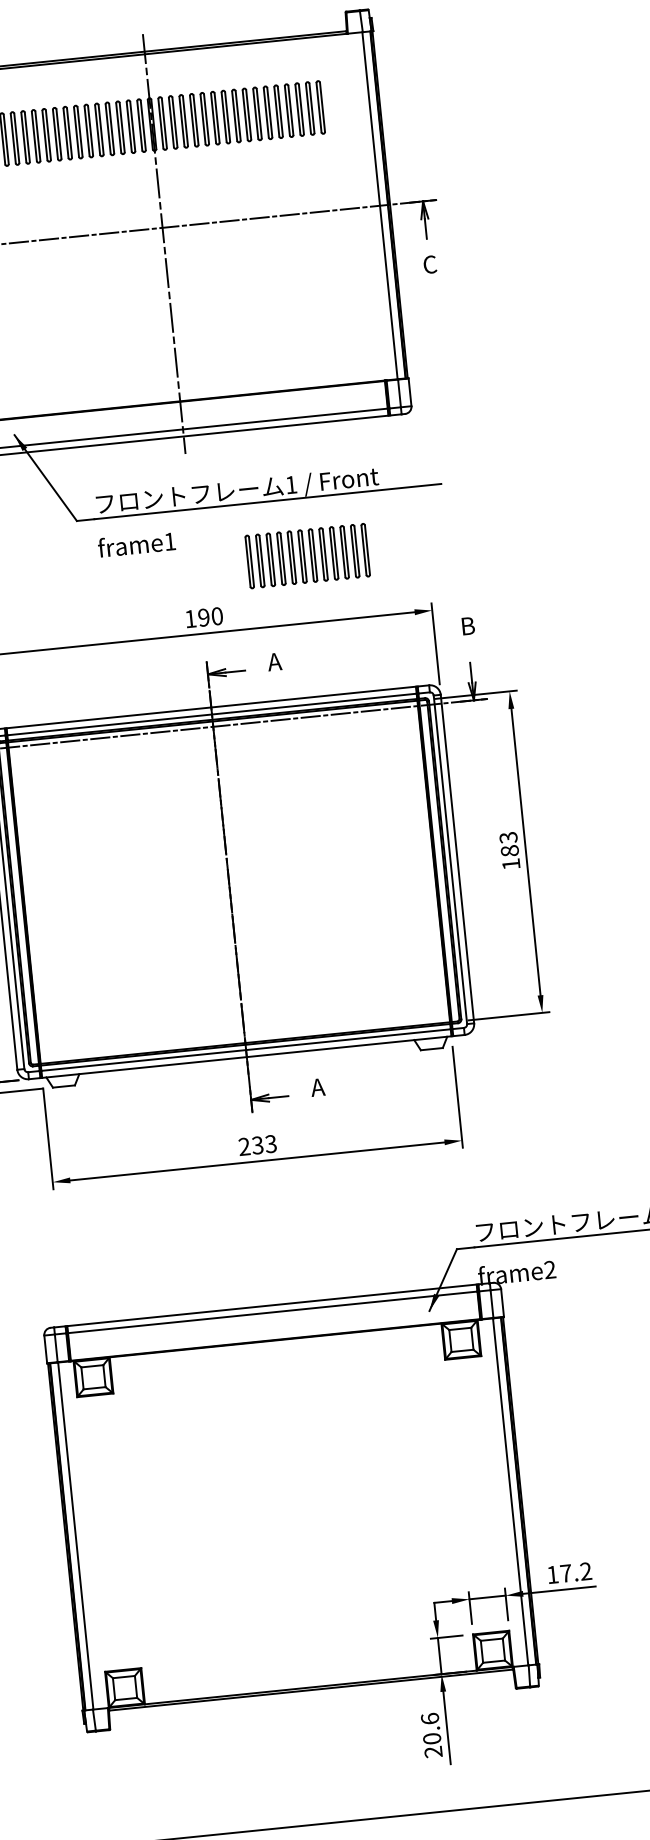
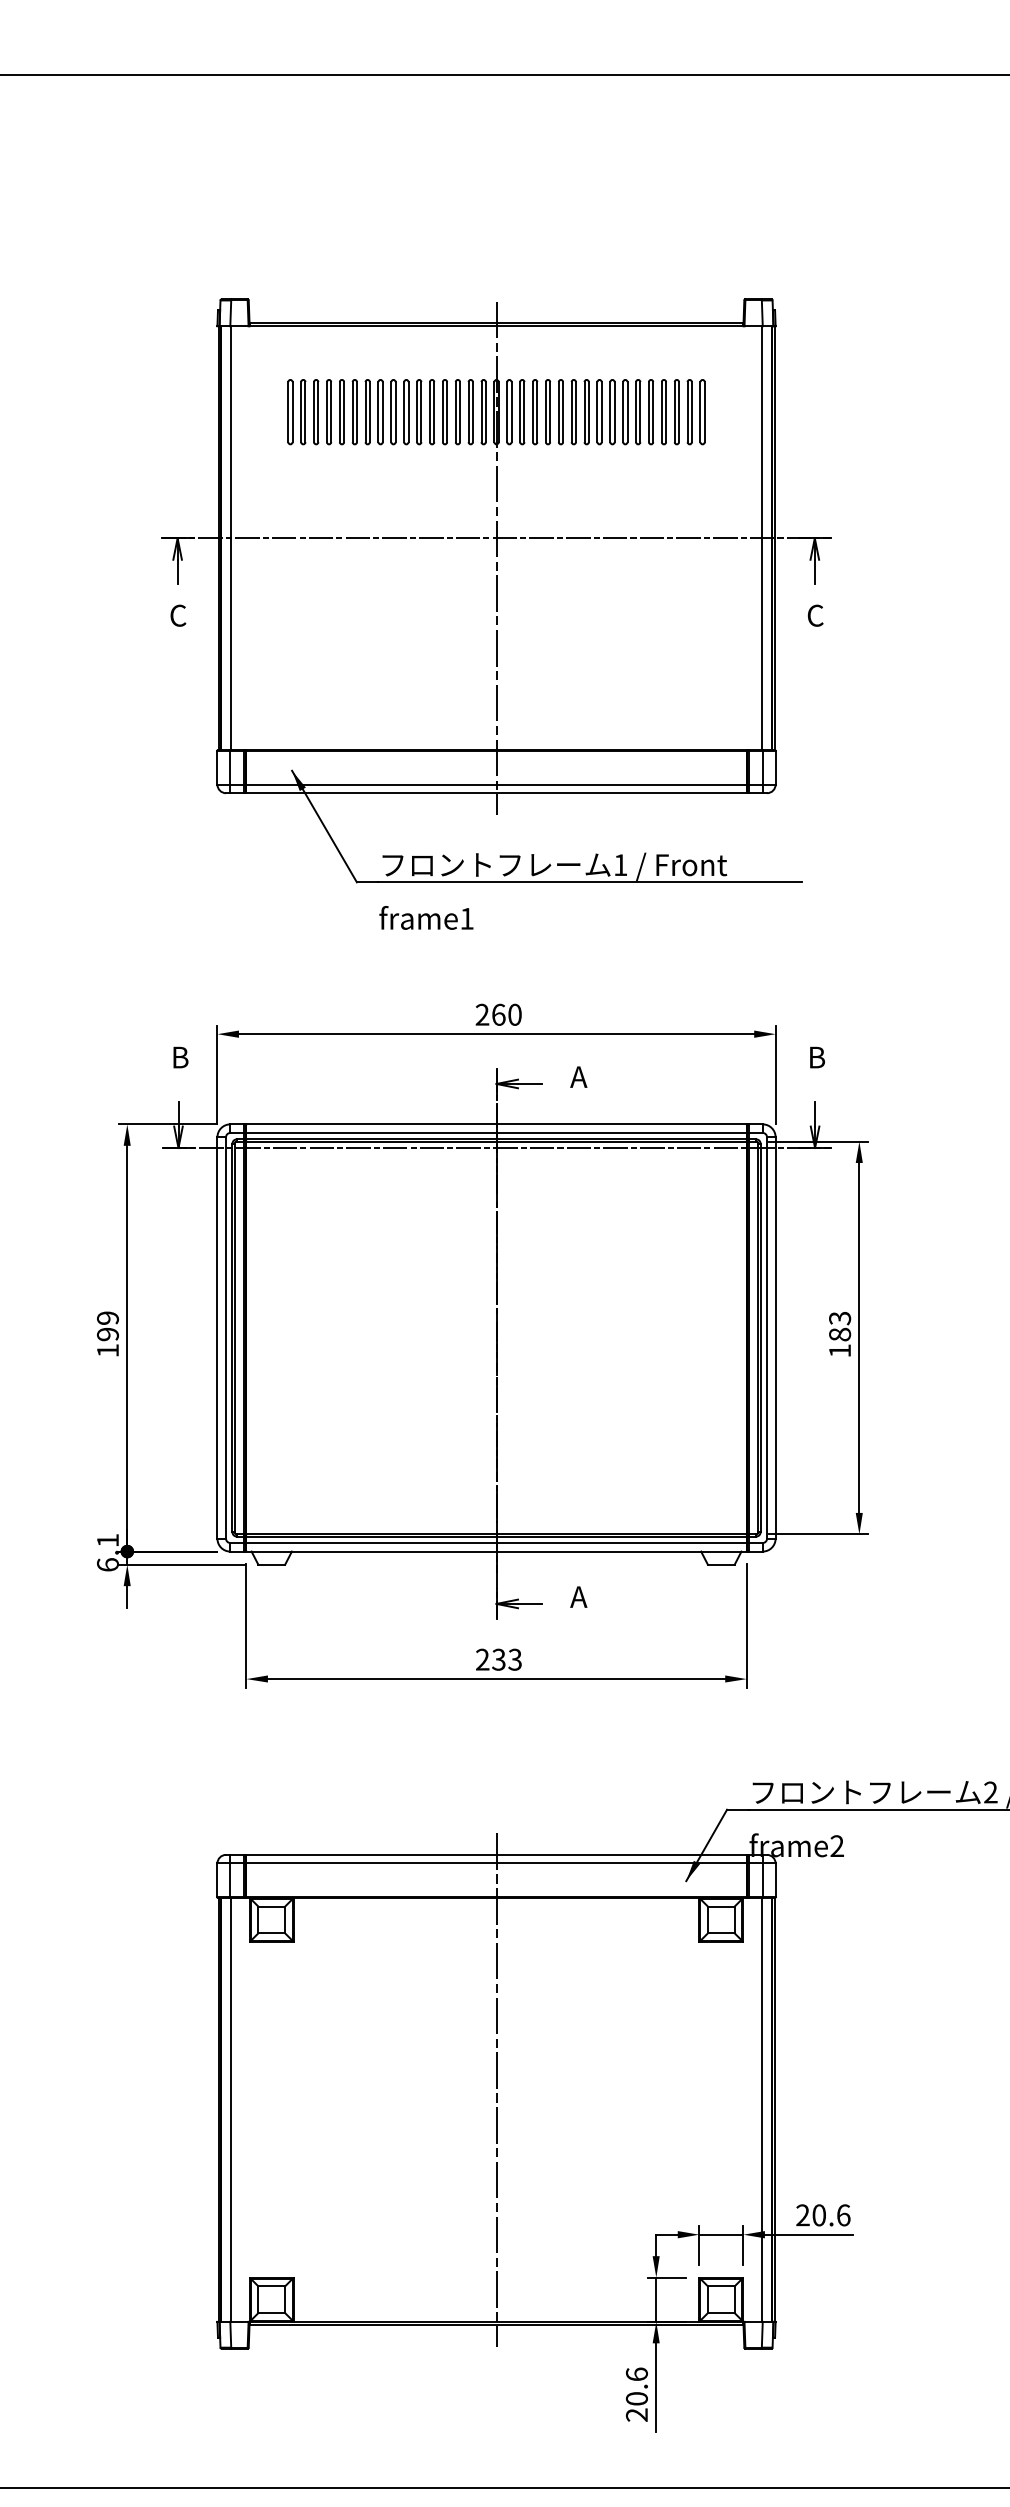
part: (307, 556) -> (631, 953), removed
text: (197, 618) -> (490, 1014), 190 -> 260
line: (291, 1497) -> (496, 2089), added
text: (569, 1573) -> (823, 2215), 17.2 -> 20.6

